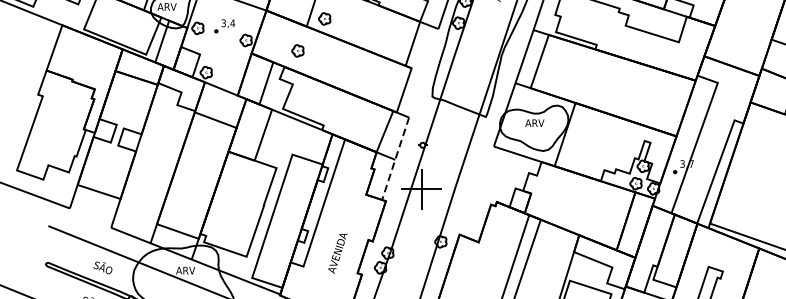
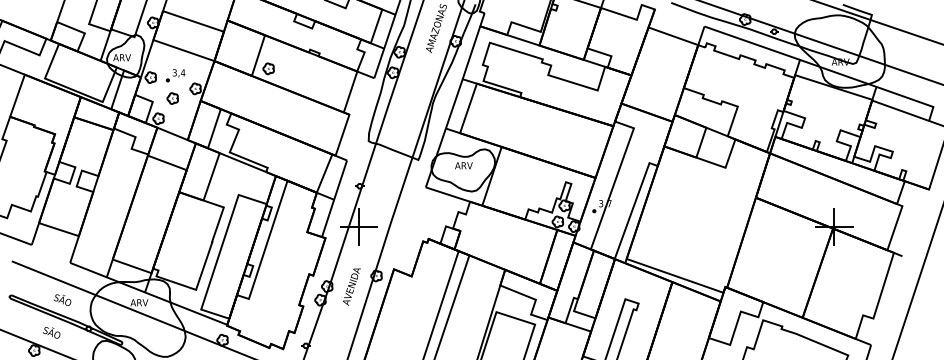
part: (297, 50) -> (172, 98), moved
line: (395, 159) -> (334, 199), dashed -> solid
text: (337, 253) -> (351, 286), moved

